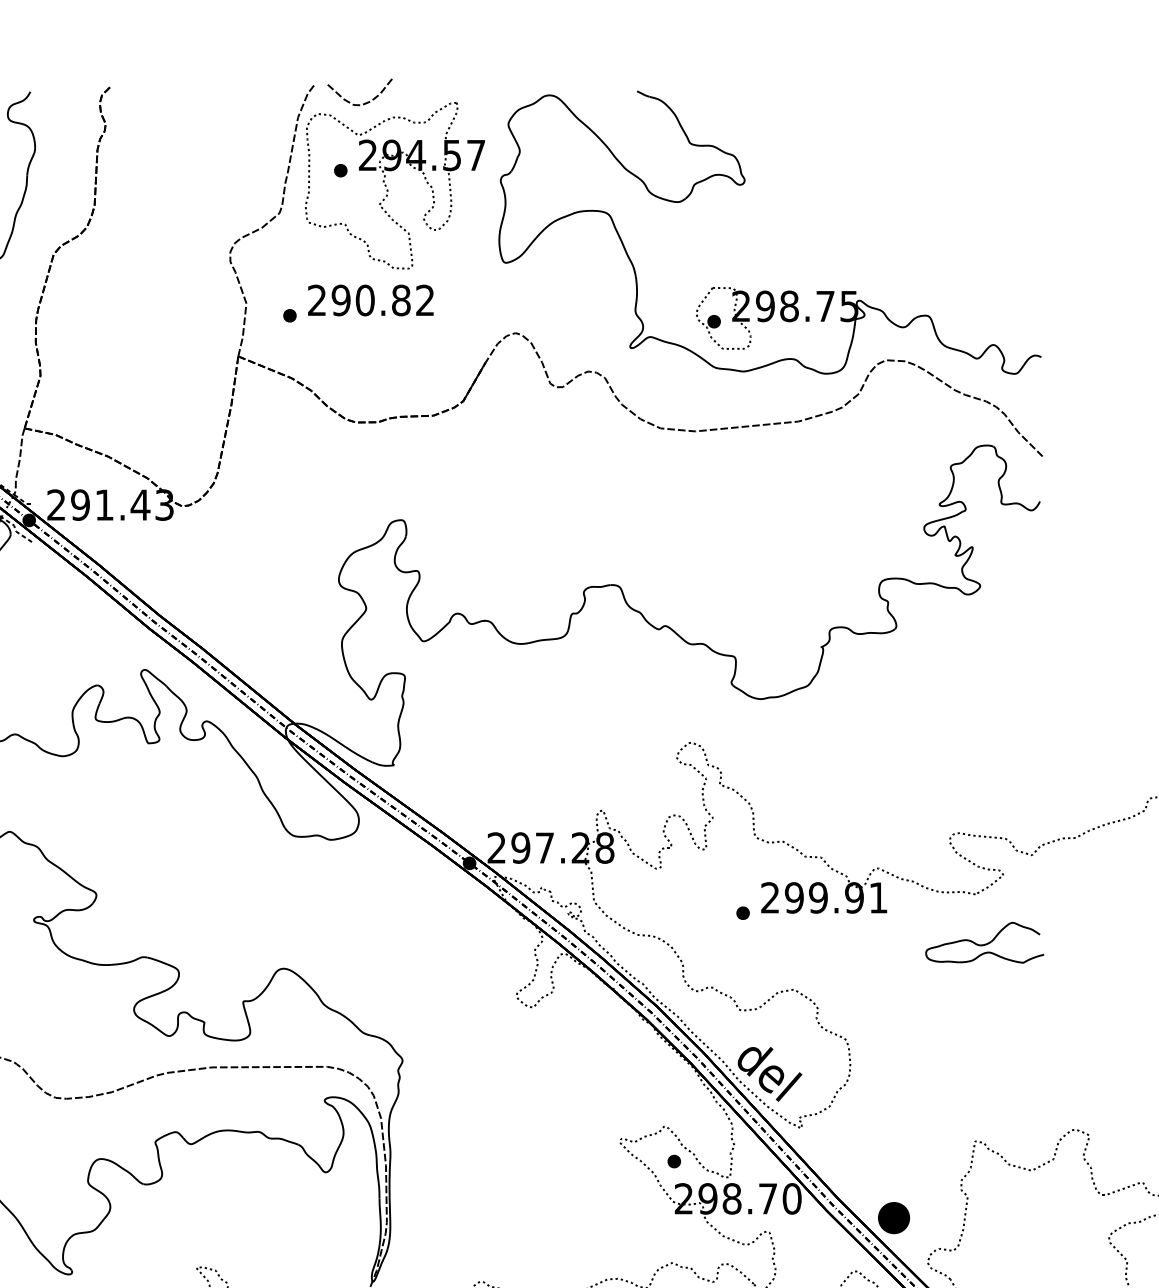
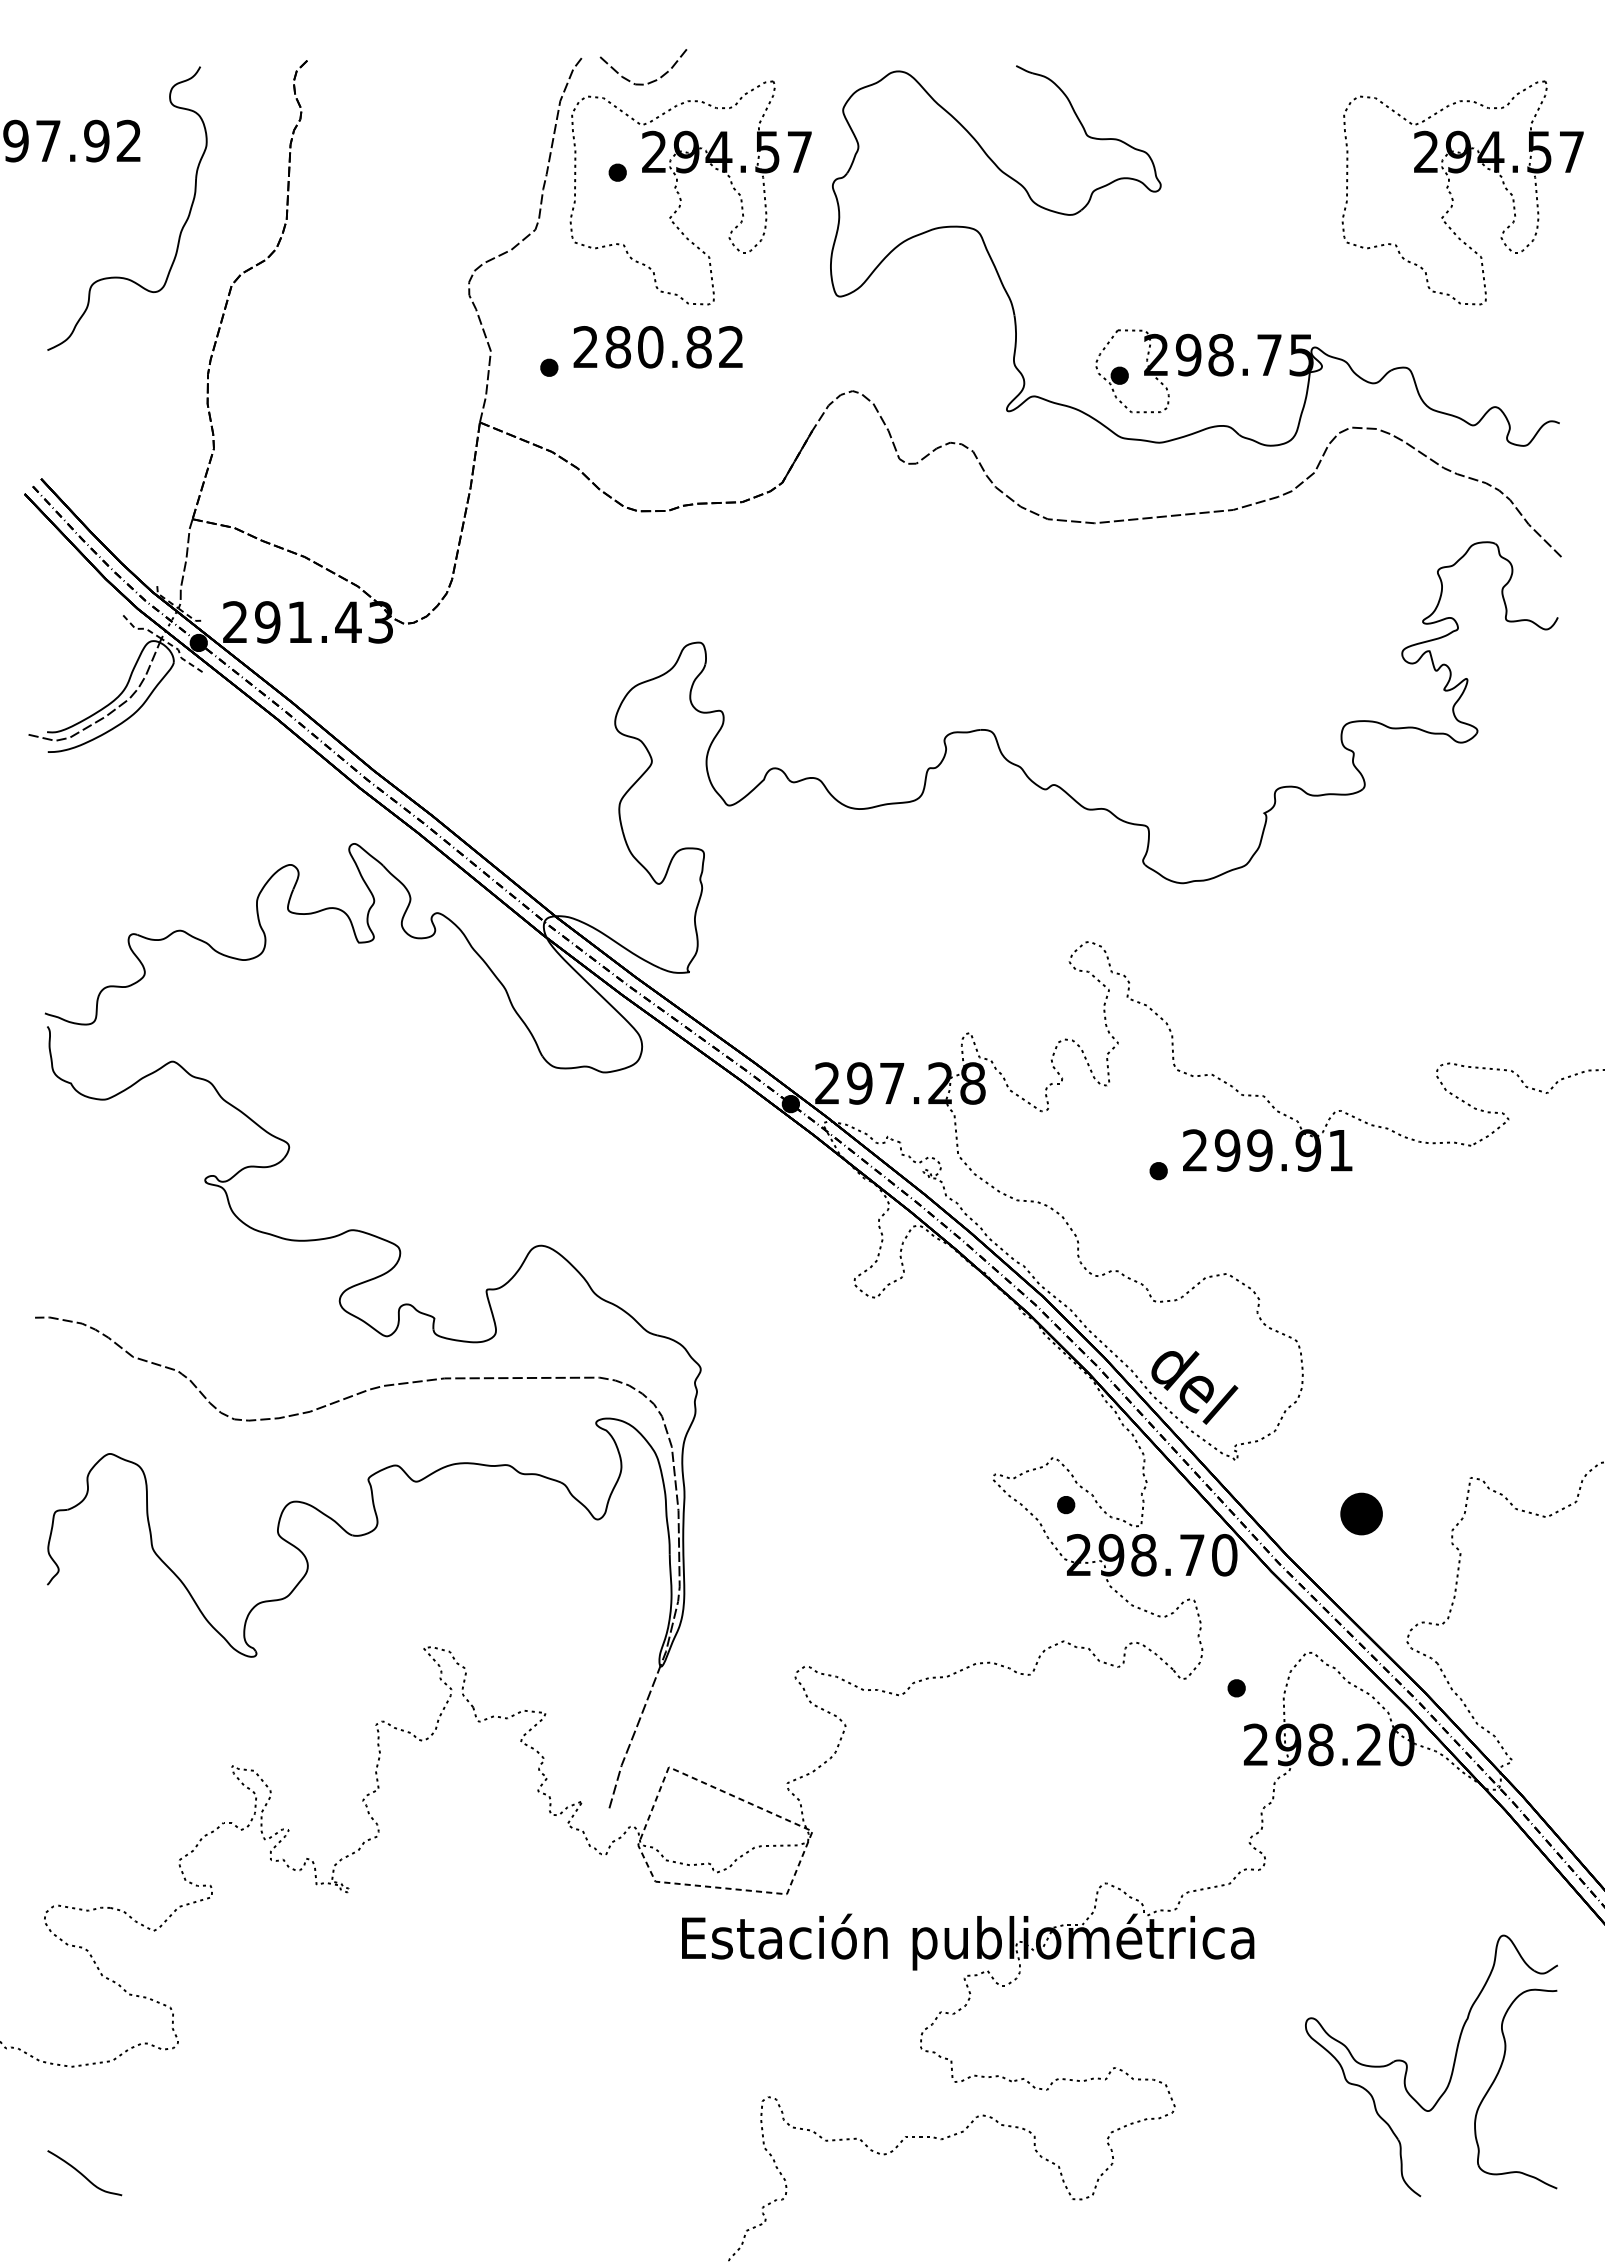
part: (962, 189) -> (1453, 198), added
text: (341, 300) -> (618, 347), 290.82 -> 280.82
part: (984, 942) -> (1483, 1210), removed
part: (893, 1217) -> (1361, 1513), moved

